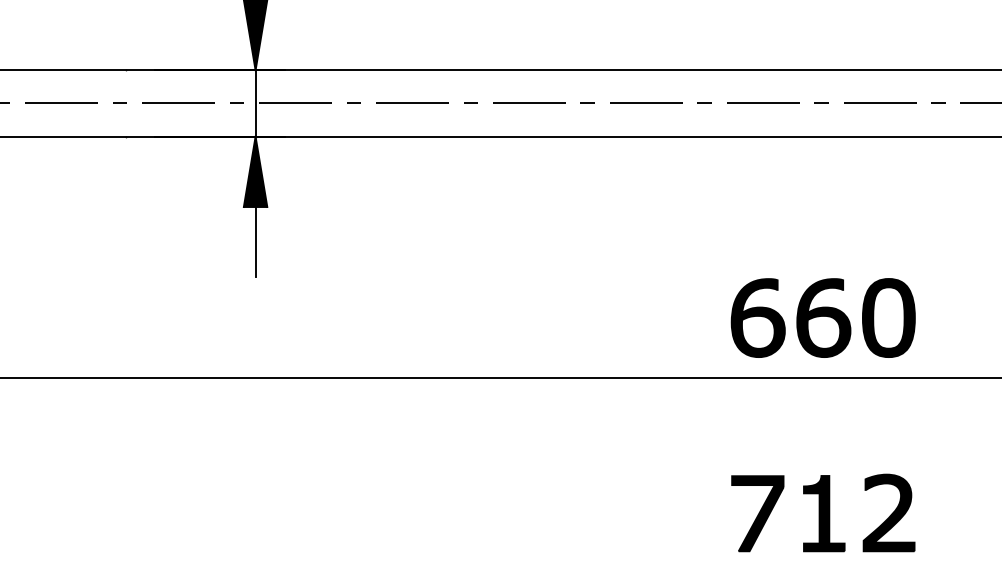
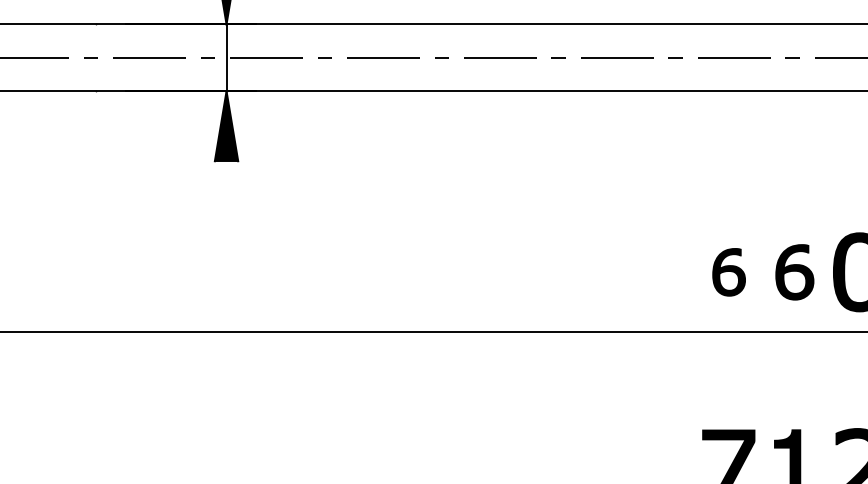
line: (255, 241) -> (226, 195), removed
part: (757, 317) -> (728, 271), size x0.6
part: (823, 317) -> (794, 271), size x0.7

